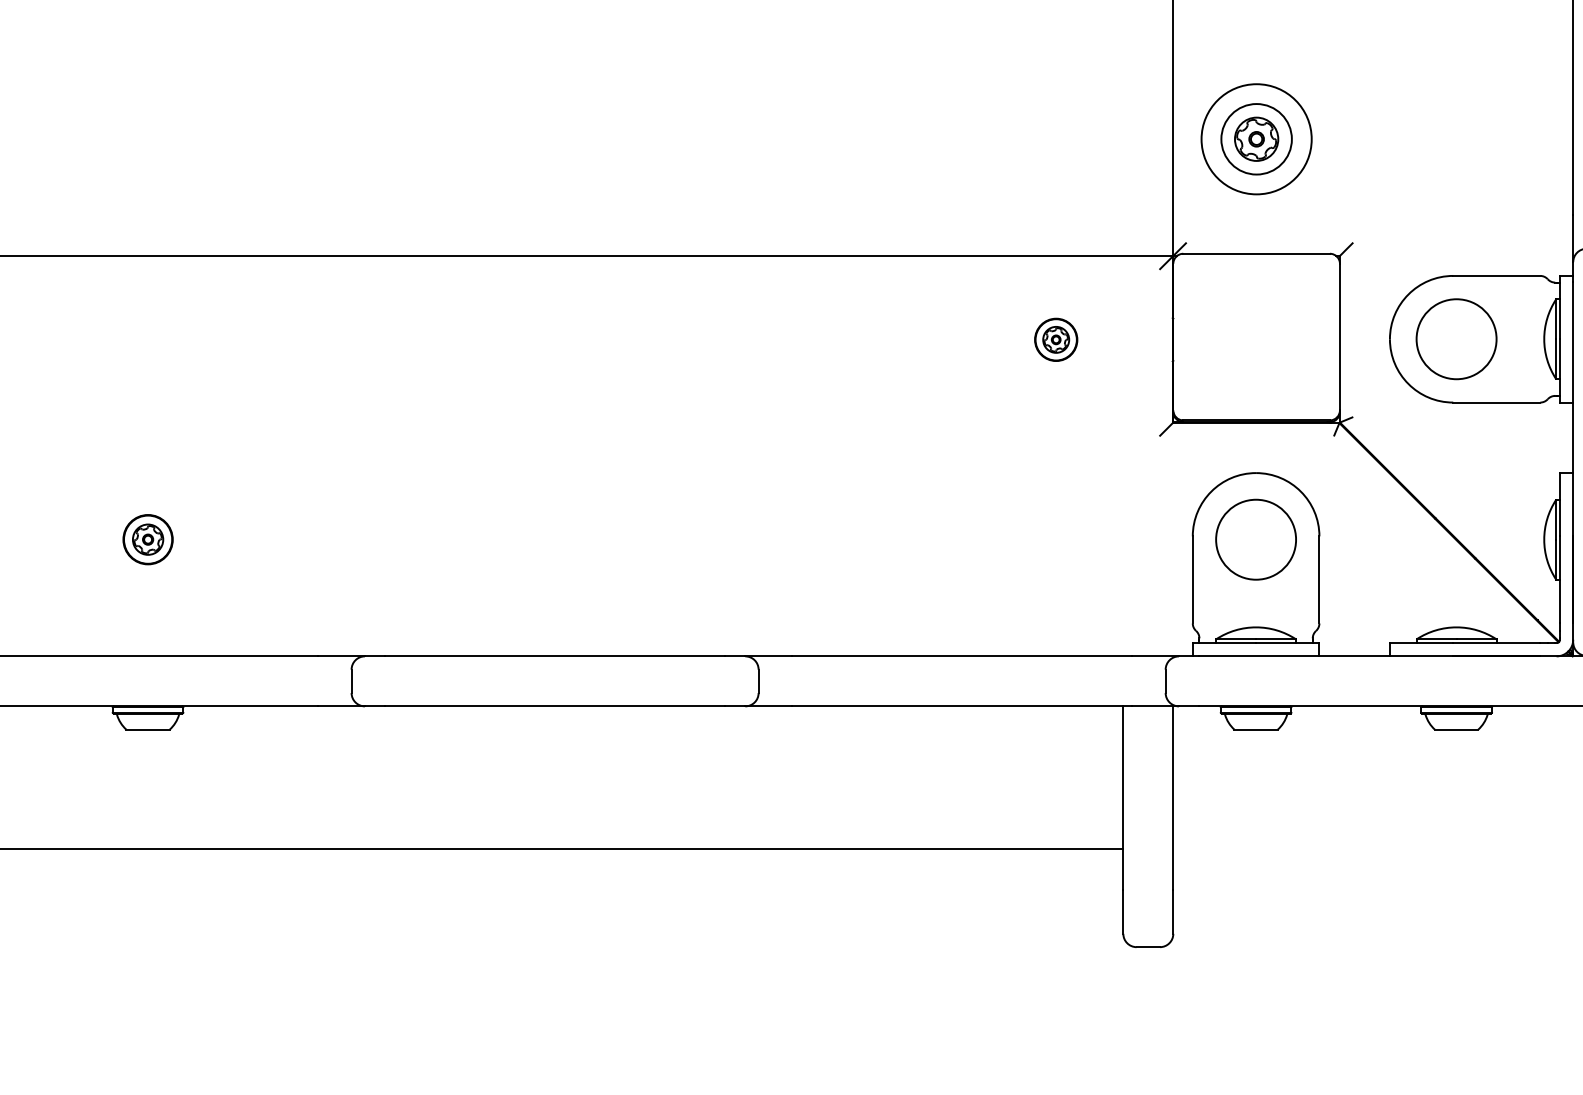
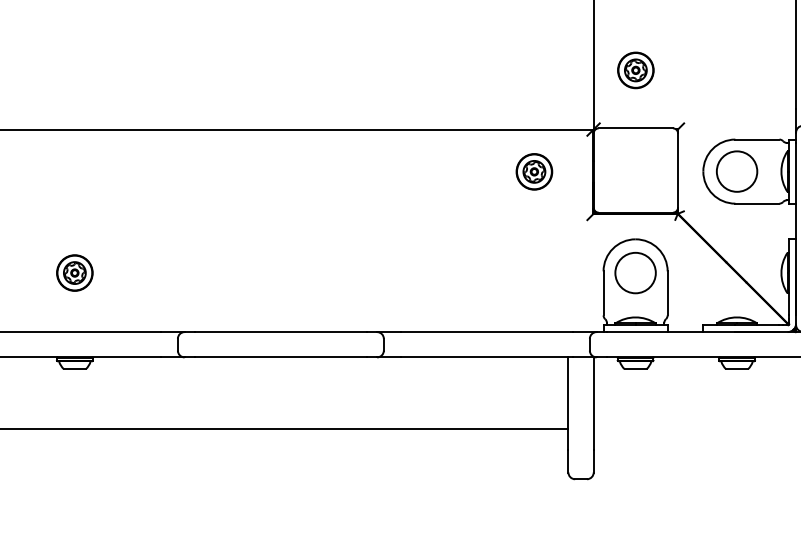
circle: (1255, 139) -> (635, 70), size x0.62
part: (1056, 339) -> (534, 171), size x1.67
part: (147, 538) -> (74, 272), size x1.43

